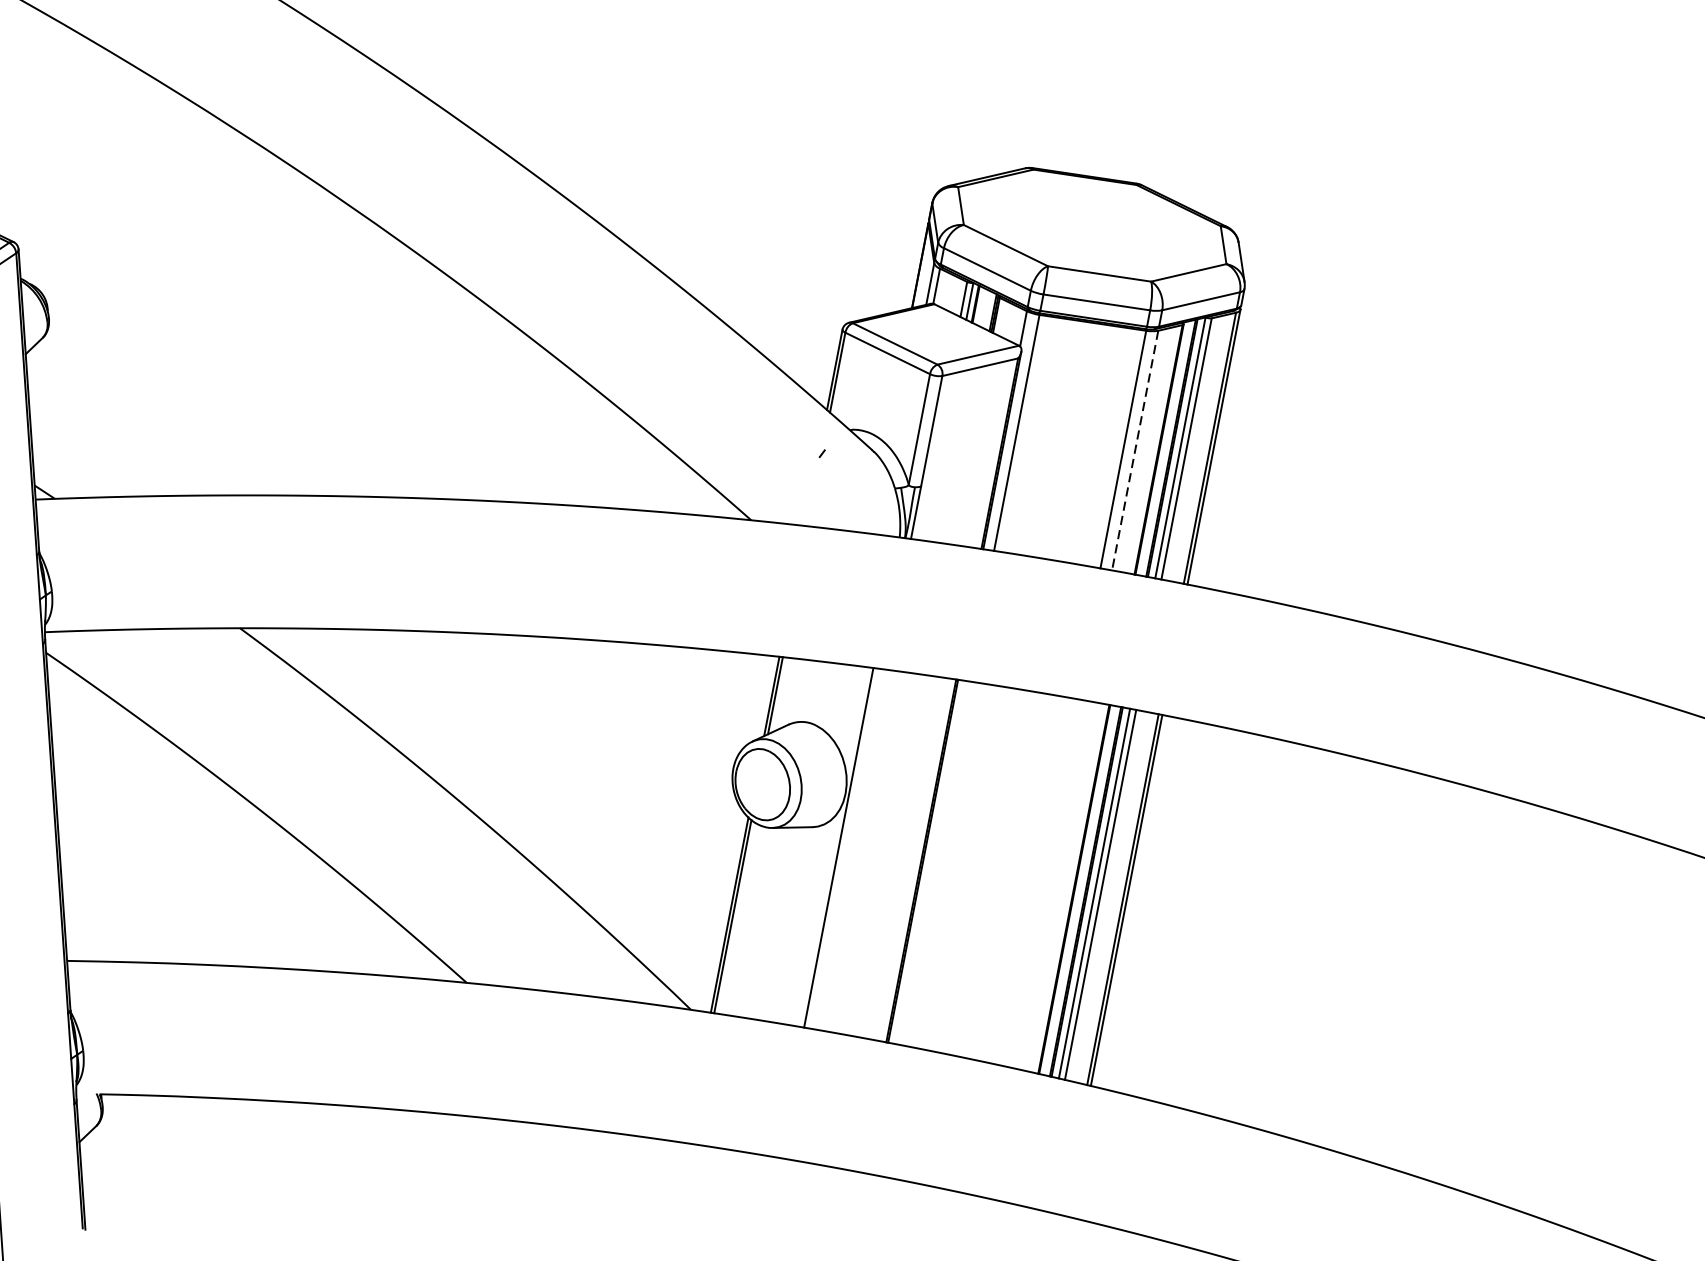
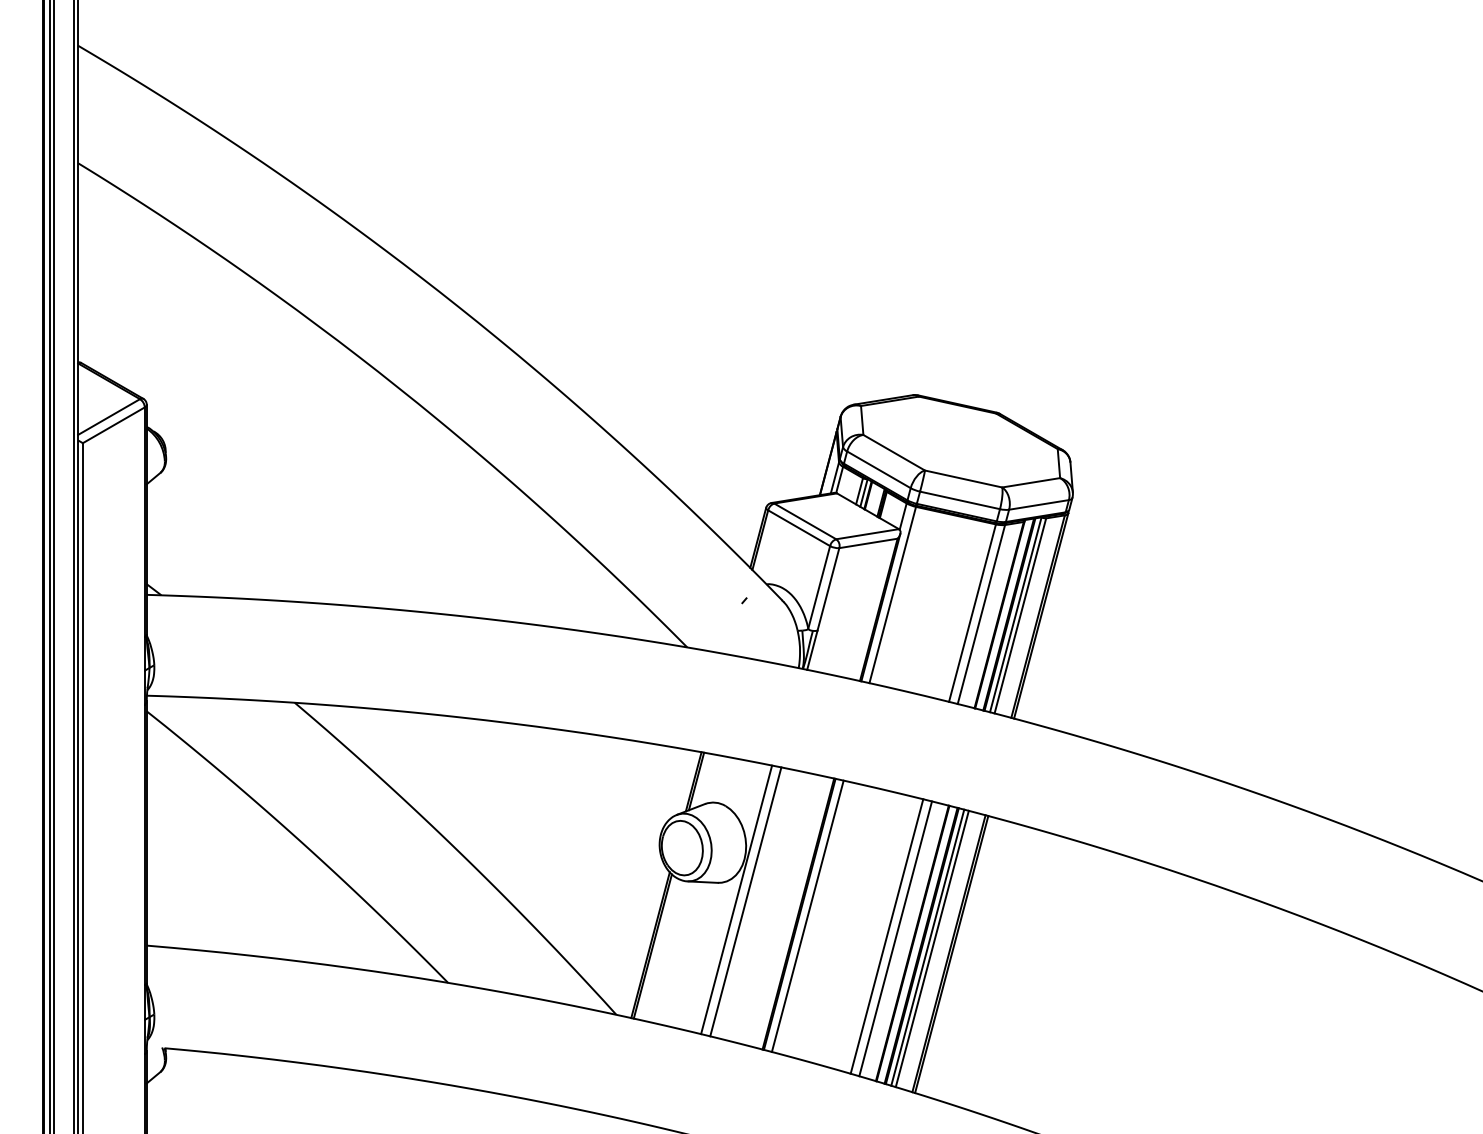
line: (1135, 450) -> (981, 614), dashed -> solid
line: (850, 849) -> (745, 901), added
line: (933, 862) -> (807, 915), added
line: (1039, 882) -> (886, 936), added
line: (1051, 884) -> (895, 938), added

